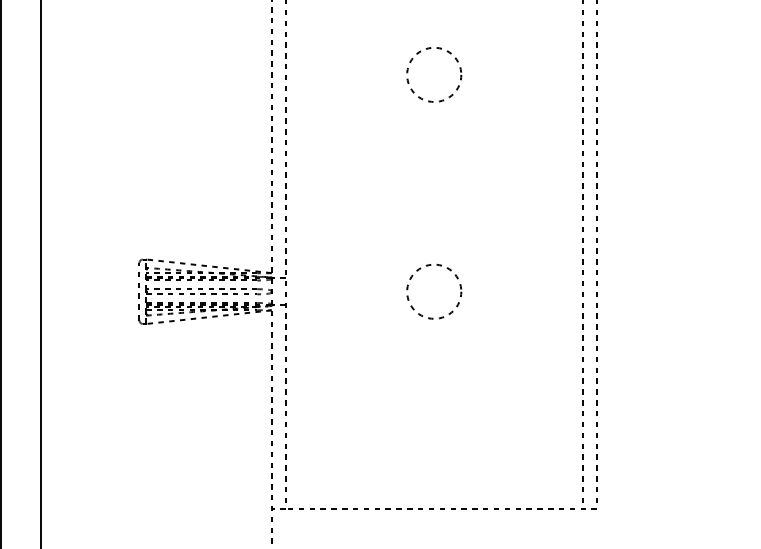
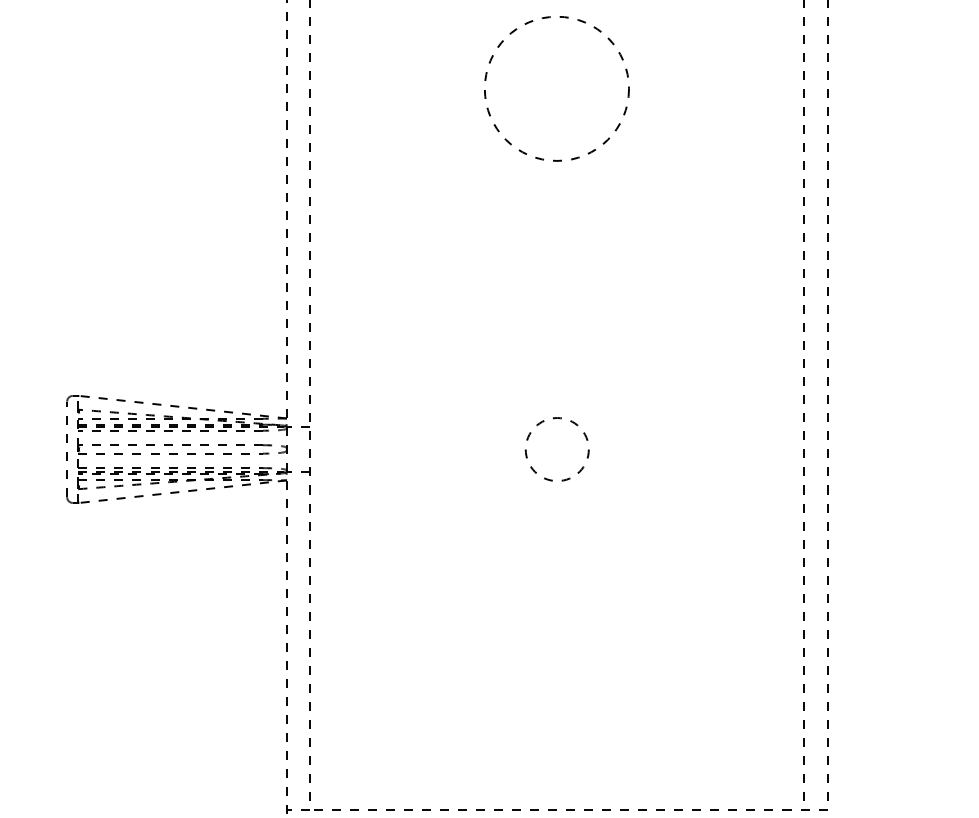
circle: (434, 74) -> (557, 88), size x1.6
circle: (434, 291) -> (557, 449), size x0.7

